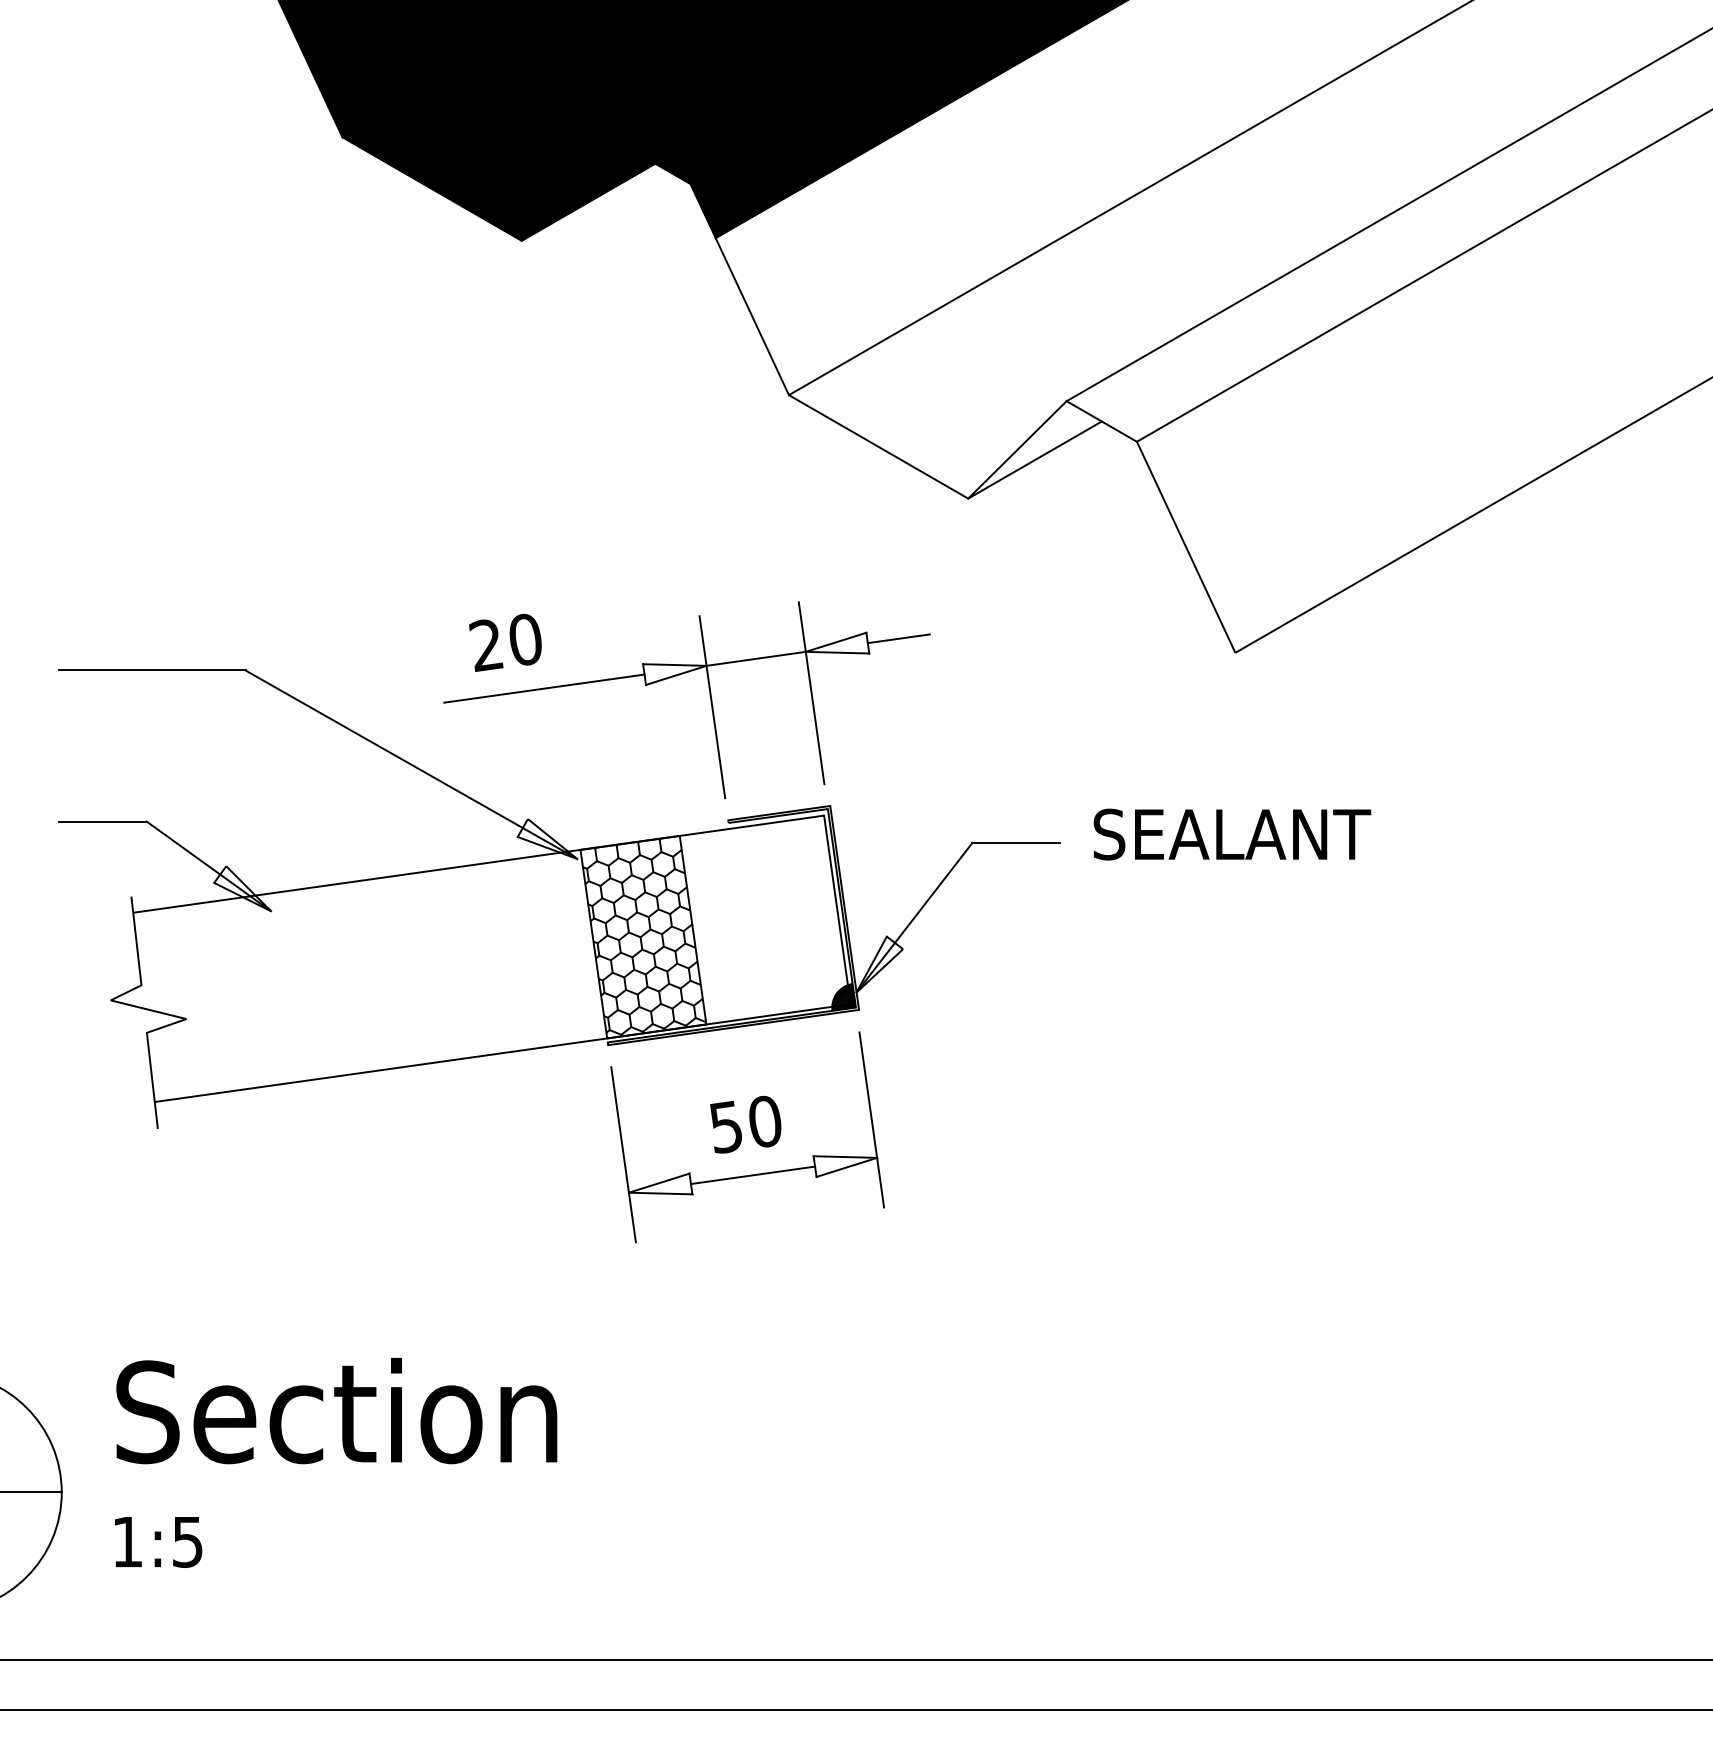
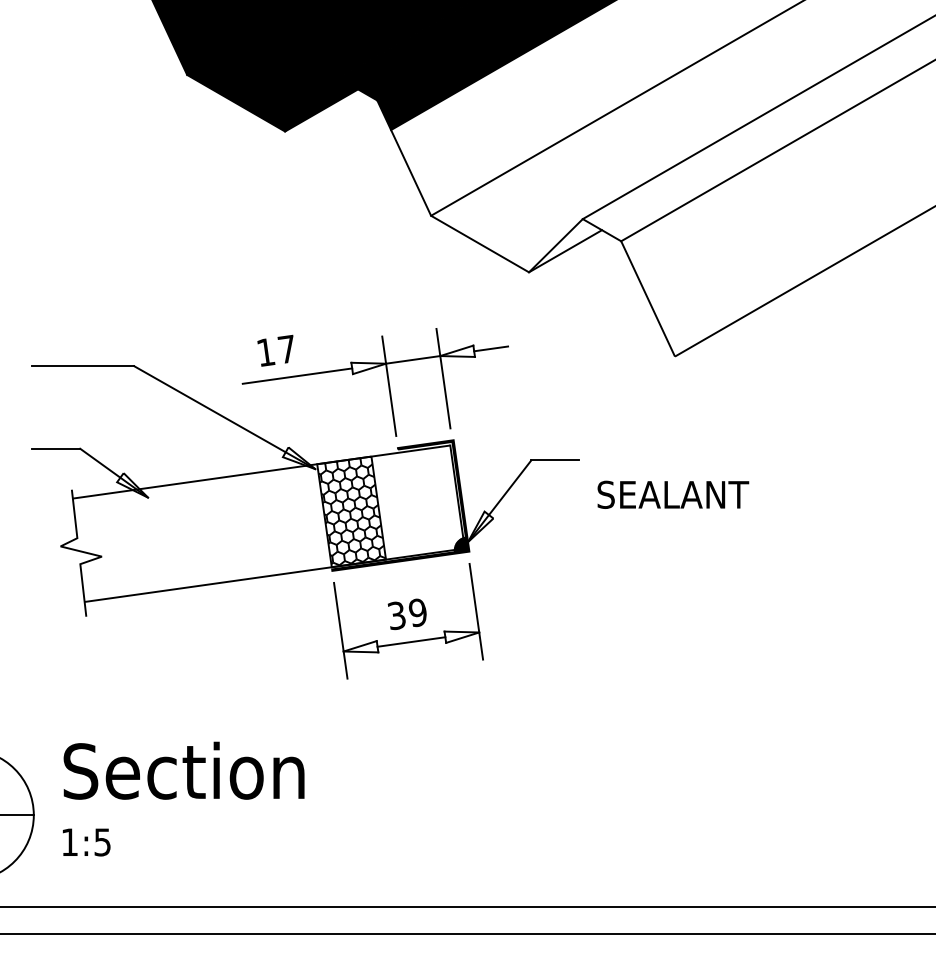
text: (504, 641) -> (275, 350), 20 -> 17
text: (1232, 833) -> (673, 494), moved
text: (743, 1124) -> (406, 614), 50 -> 39

